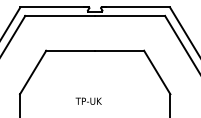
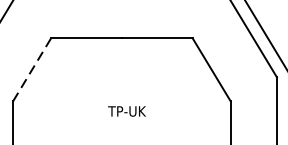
line: (32, 72) -> (31, 69), solid -> dashed
text: (88, 100) -> (126, 110), moved

